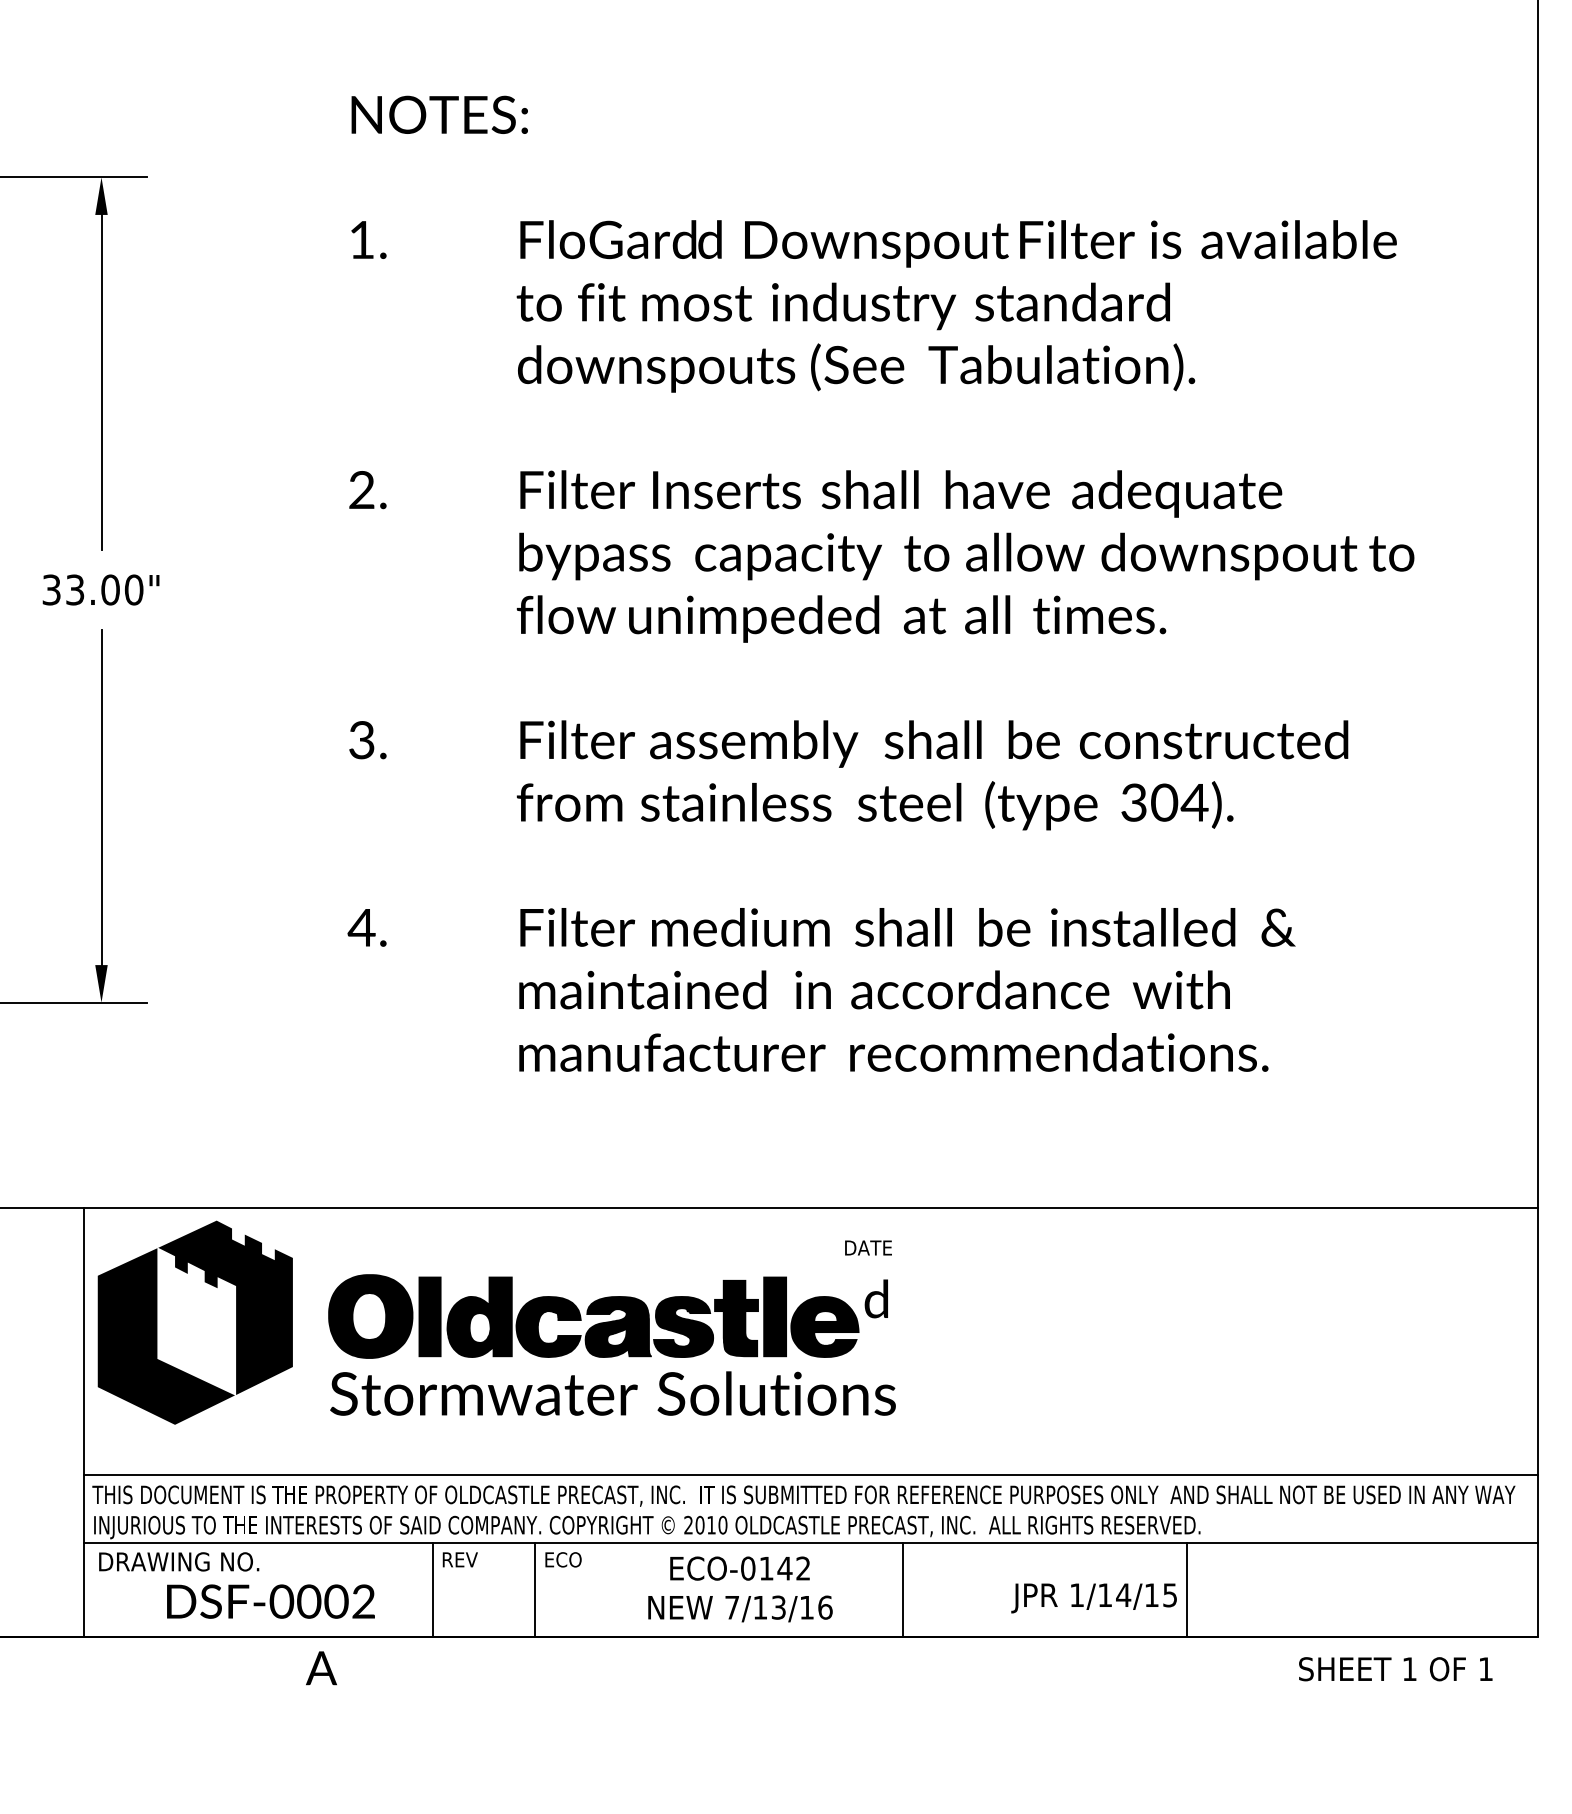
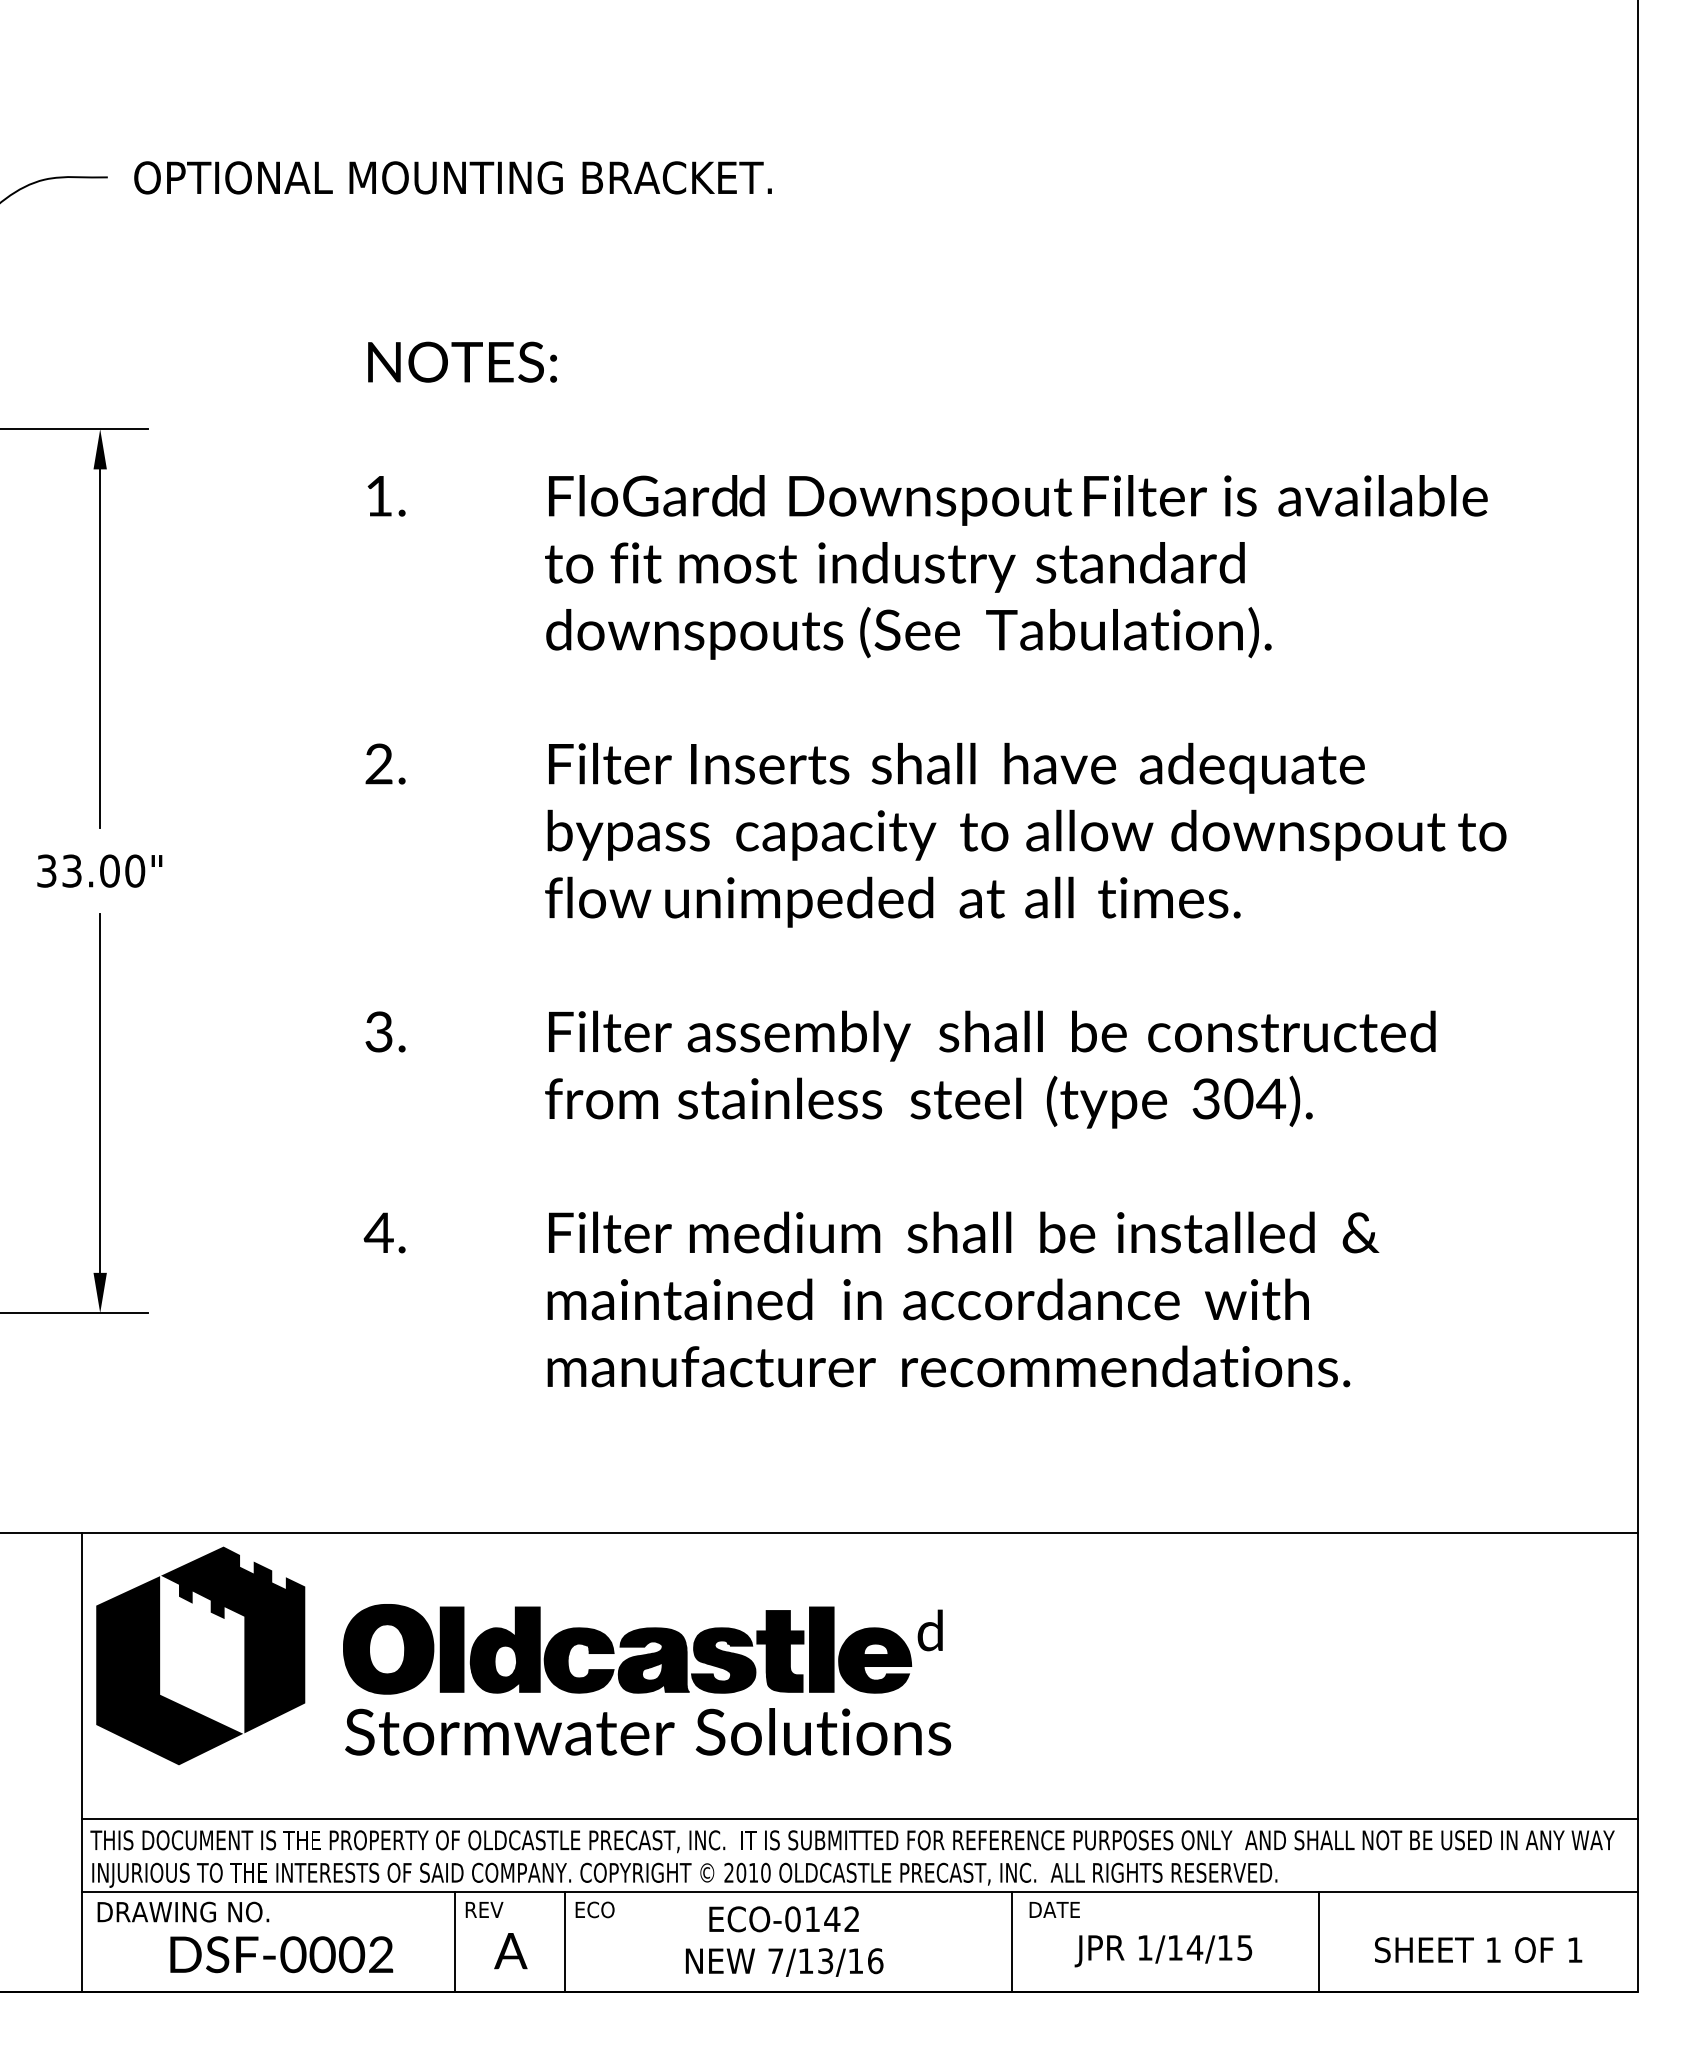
text: (868, 1247) -> (1054, 1909), moved
line: (902, 1589) -> (1011, 1941), moved
line: (1187, 1589) -> (1319, 1941), moved
text: (321, 1668) -> (510, 1951), moved
text: (1395, 1669) -> (1478, 1950), moved

